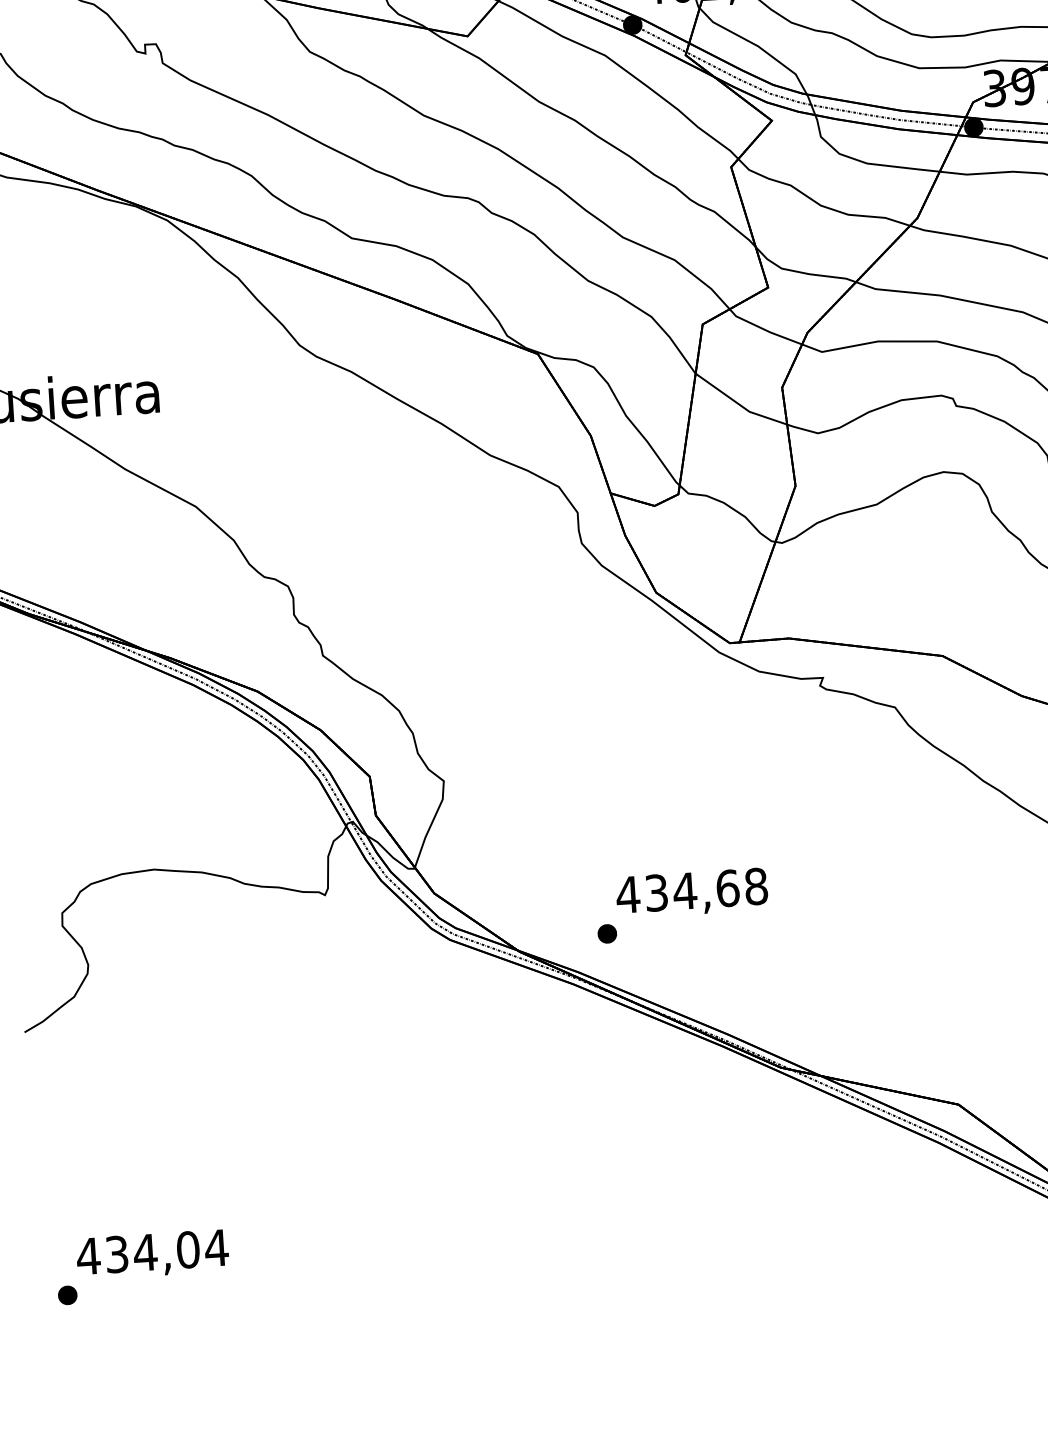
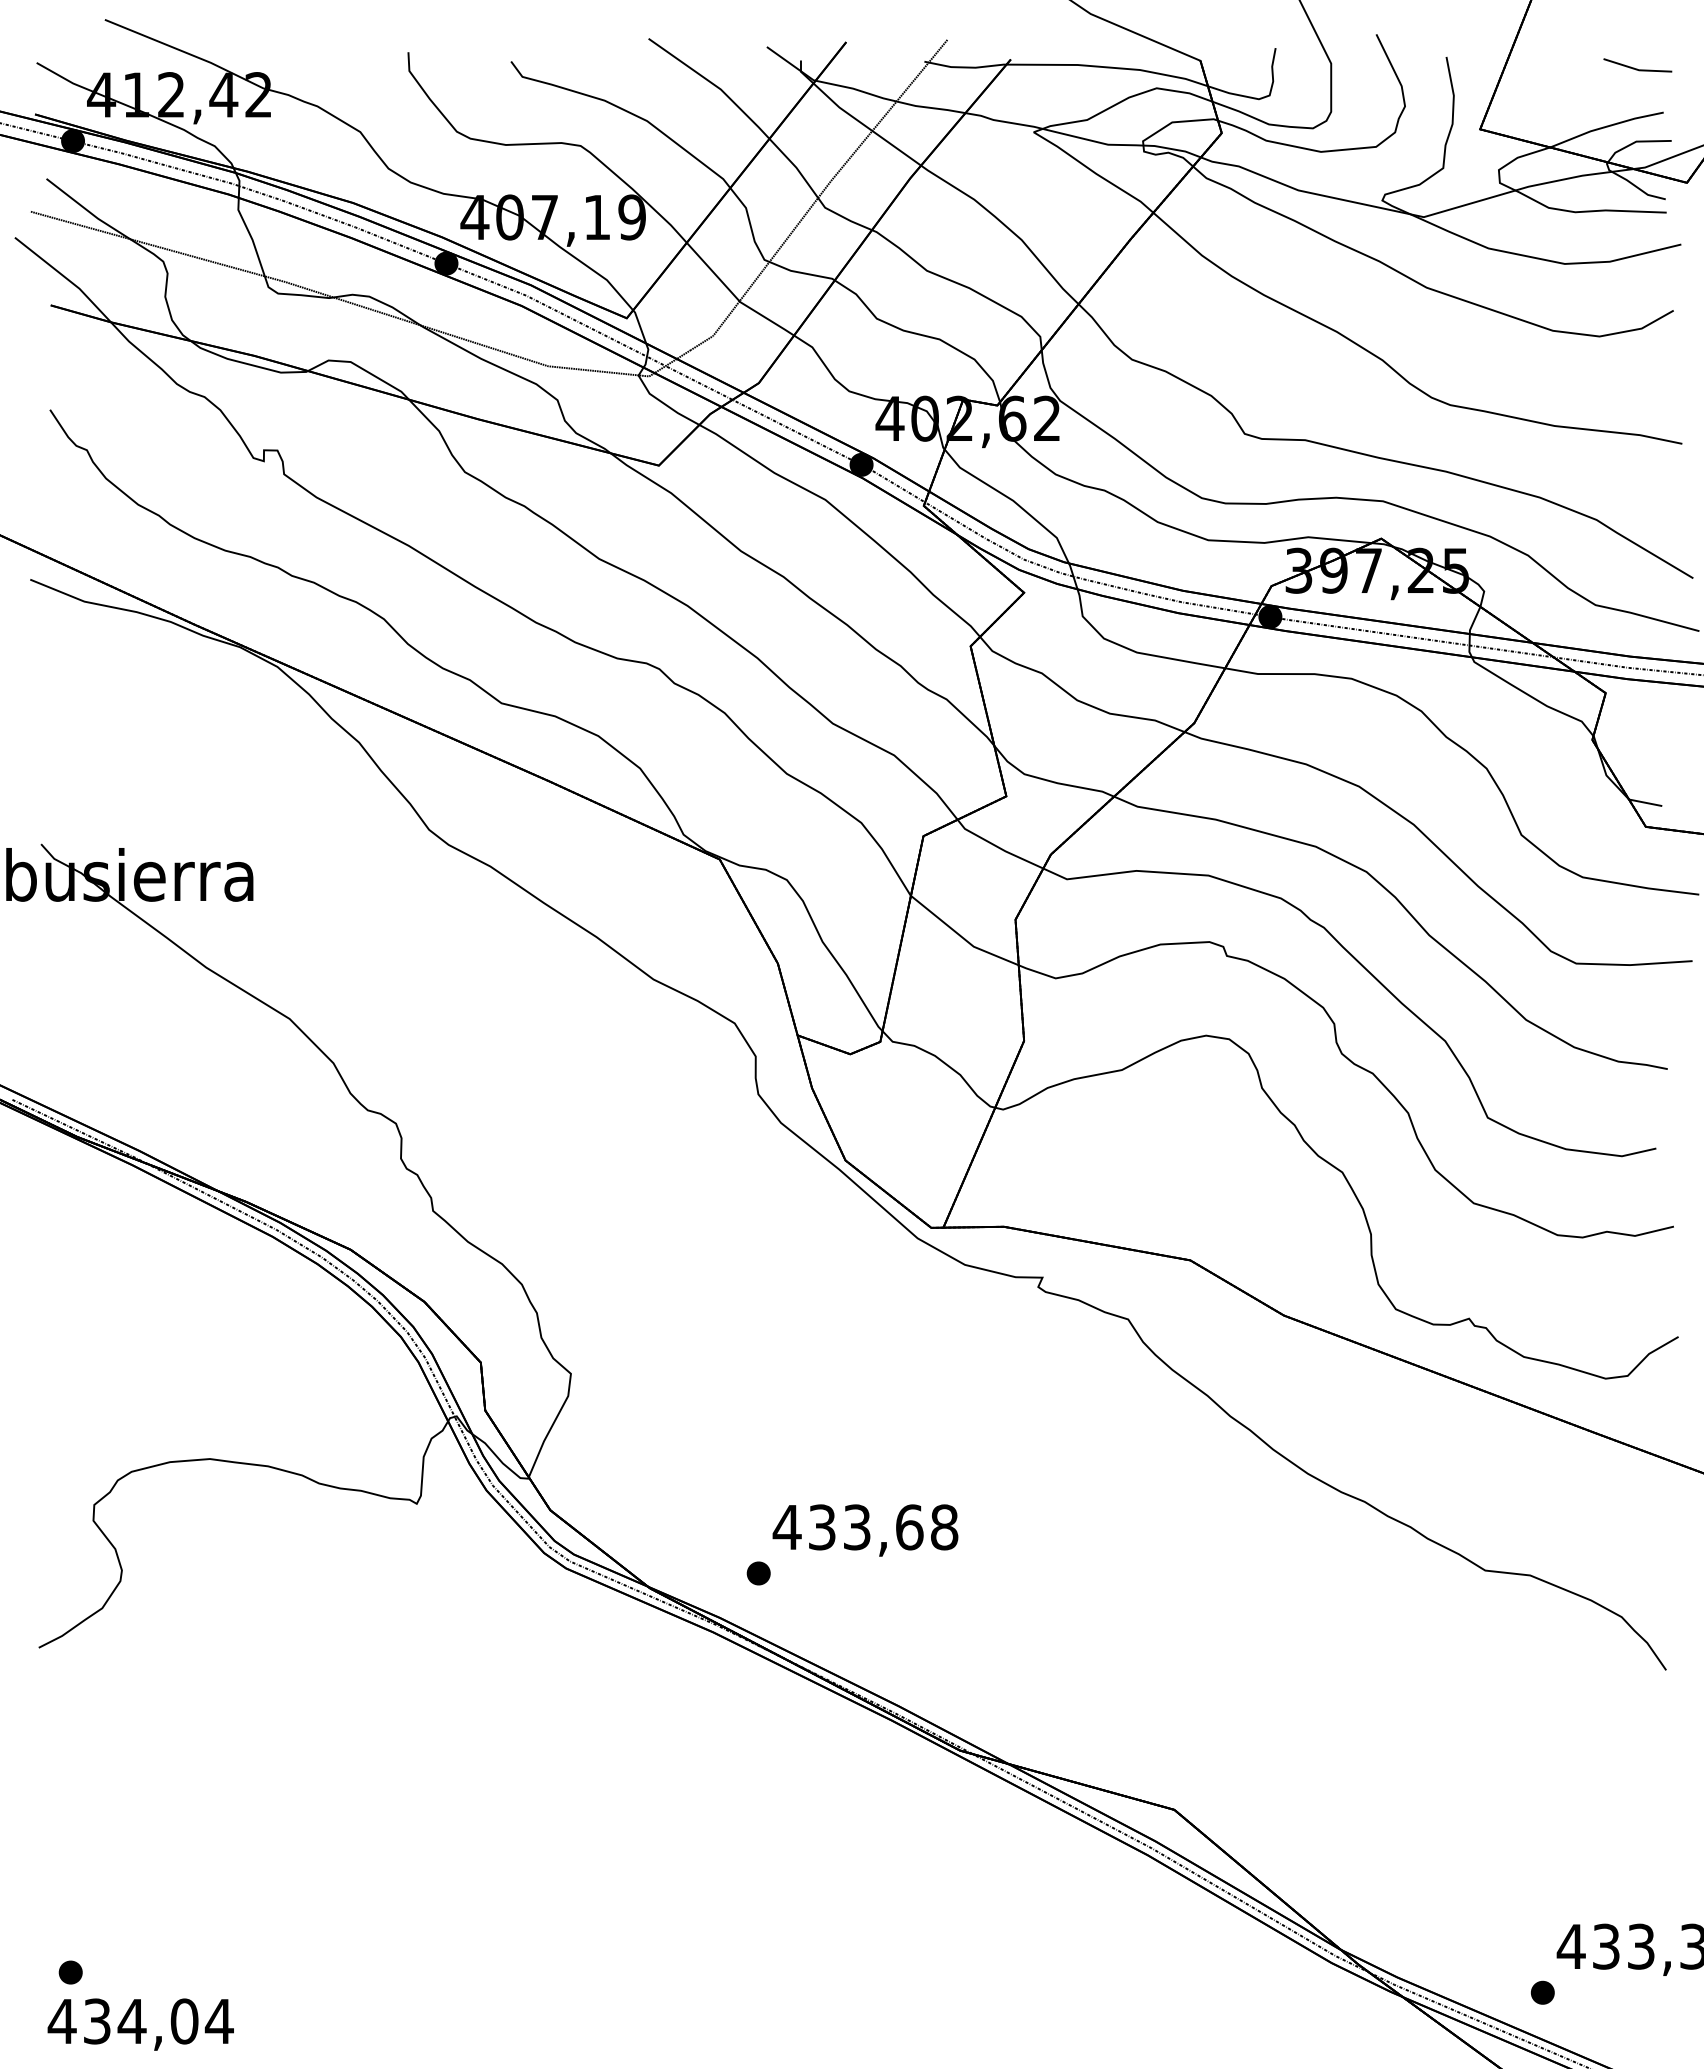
text: (684, 891) -> (856, 1527), 434,68 -> 433,68
text: (152, 1254) -> (140, 2024), moved

